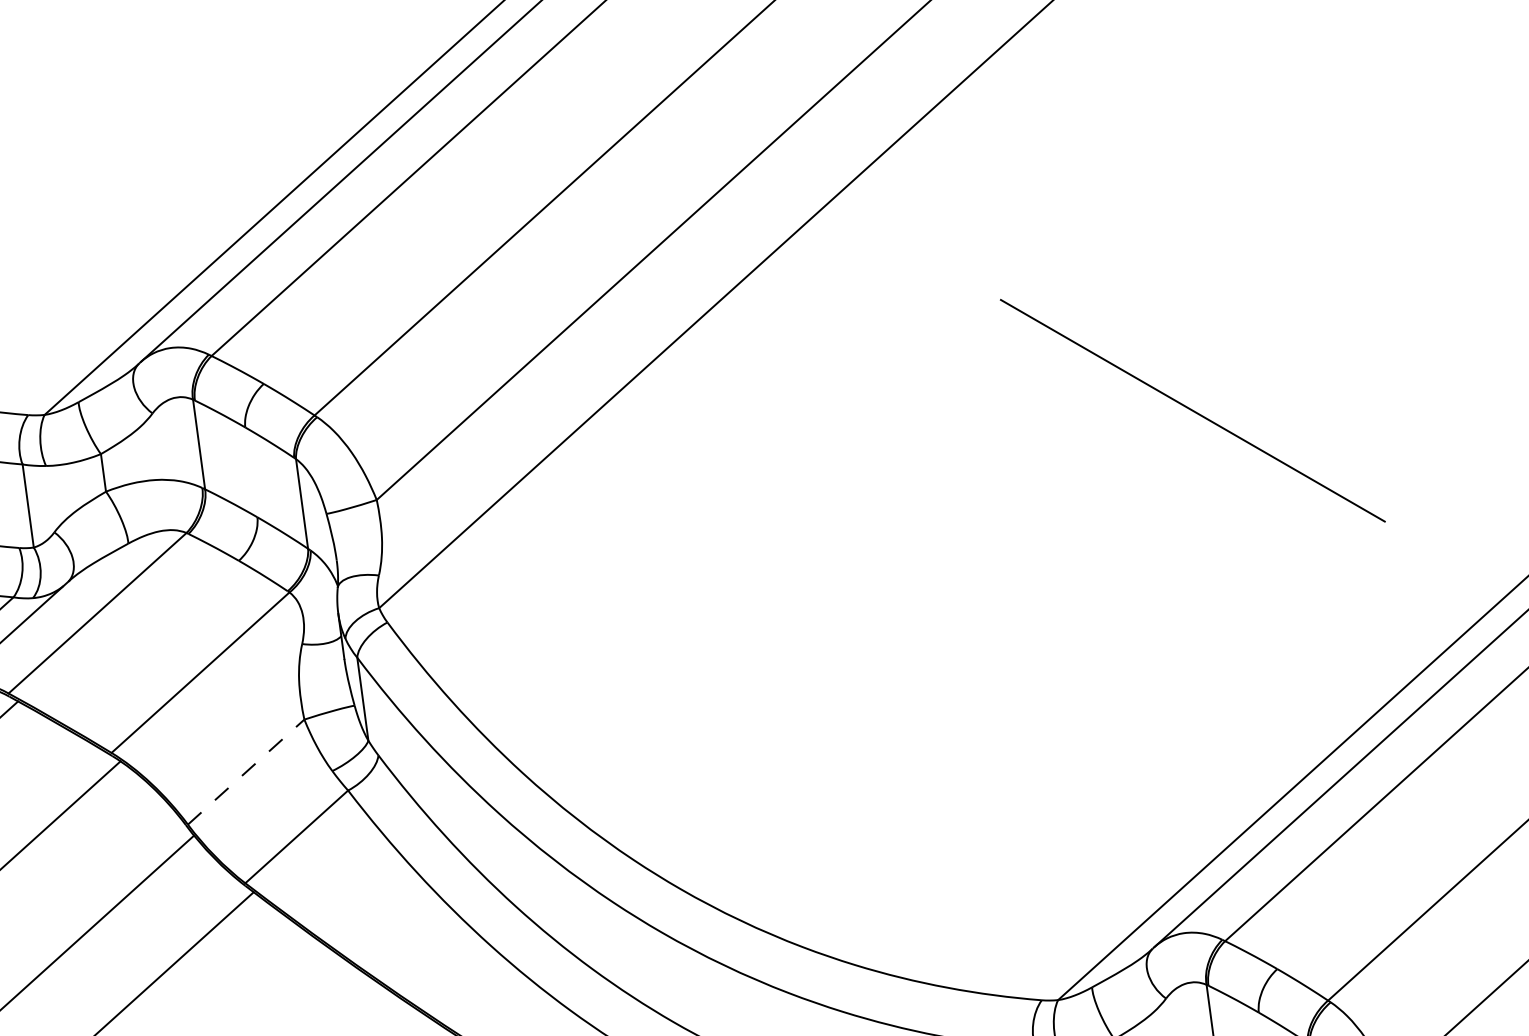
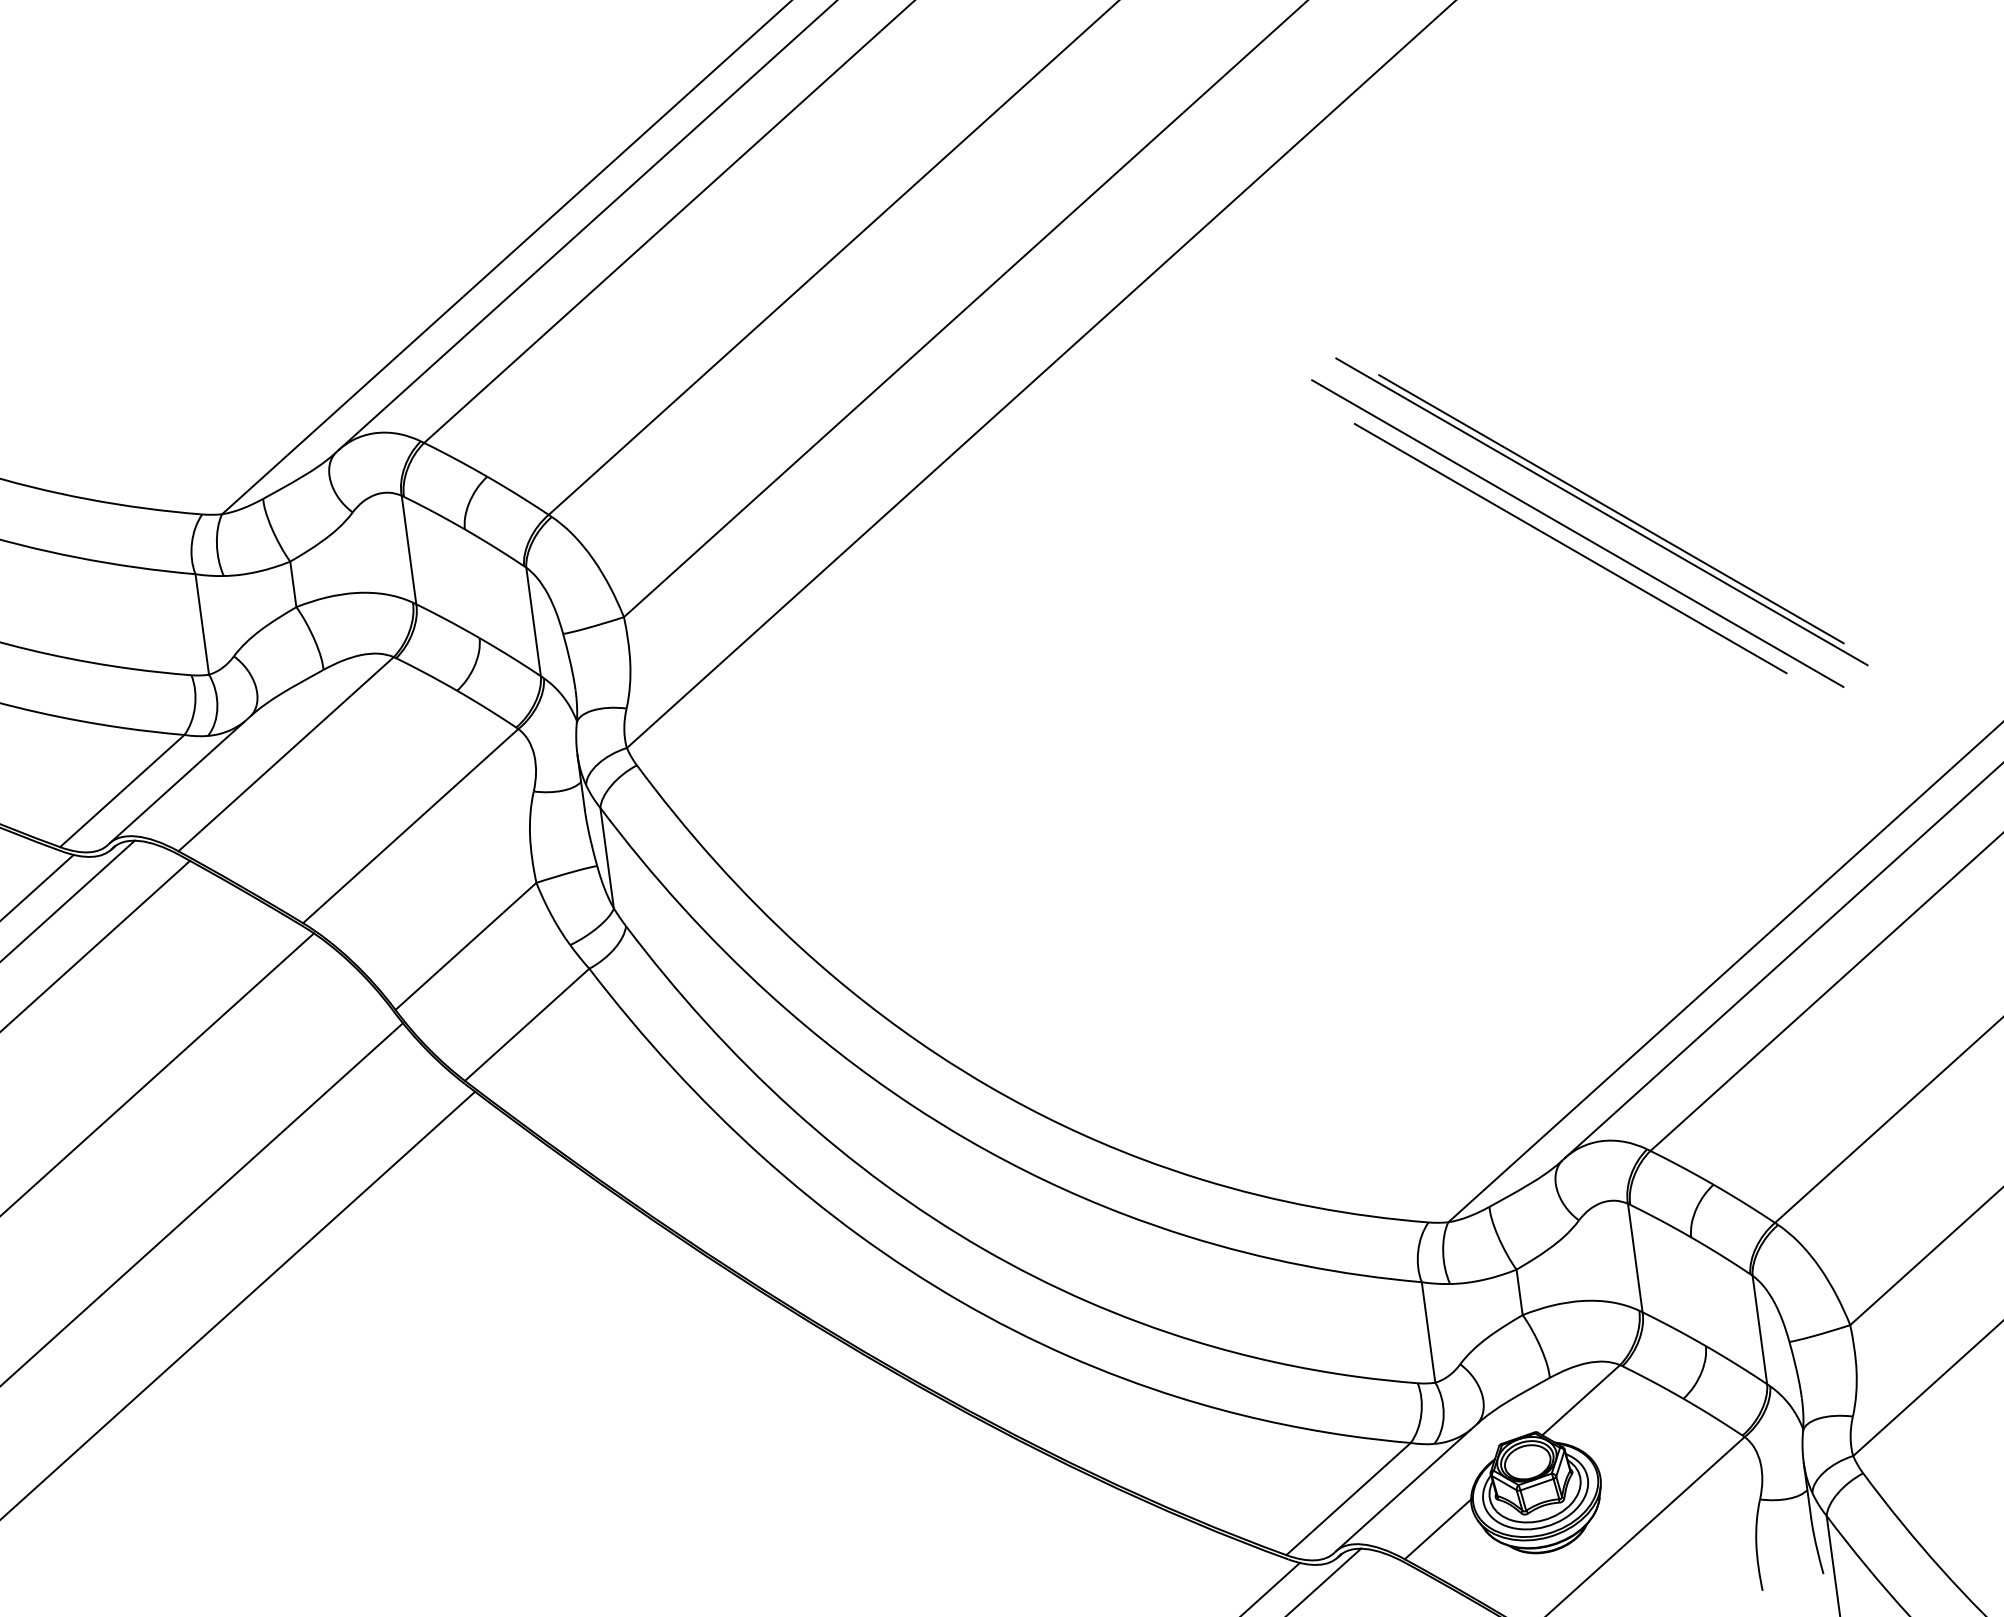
line: (1184, 412) -> (1601, 511), added
line: (1164, 430) -> (1577, 533), added
line: (1159, 443) -> (1570, 548), added
line: (245, 772) -> (465, 946), dashed -> solid

